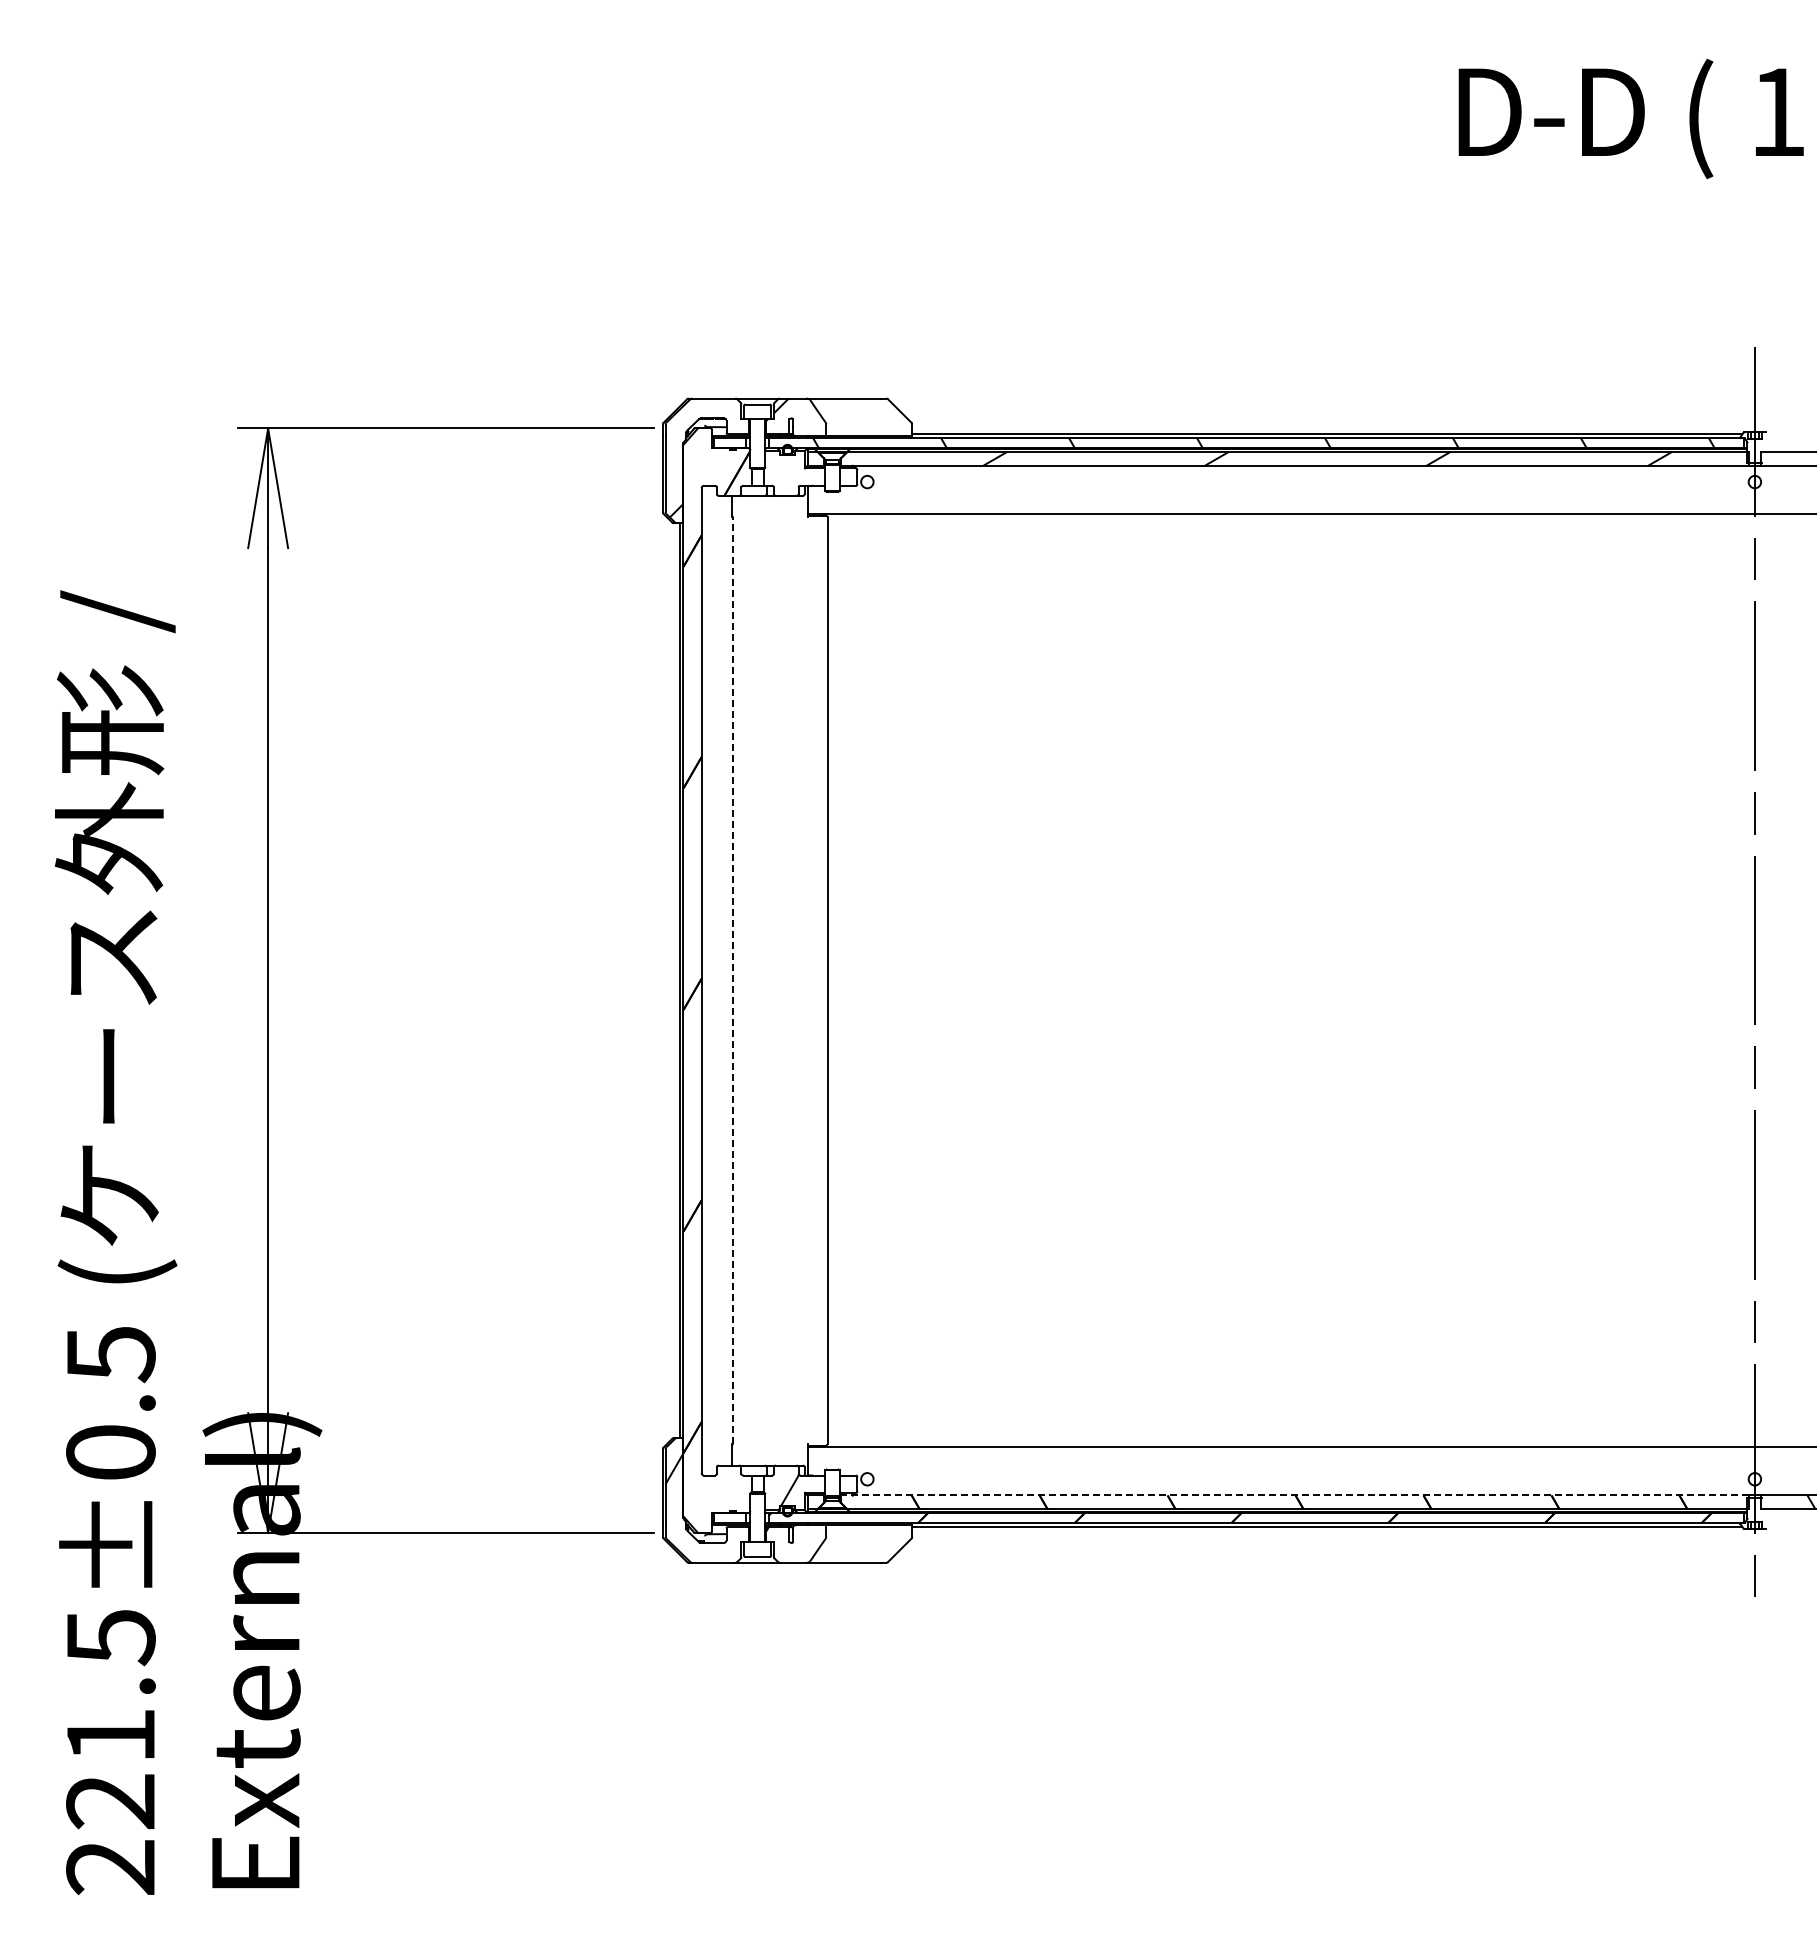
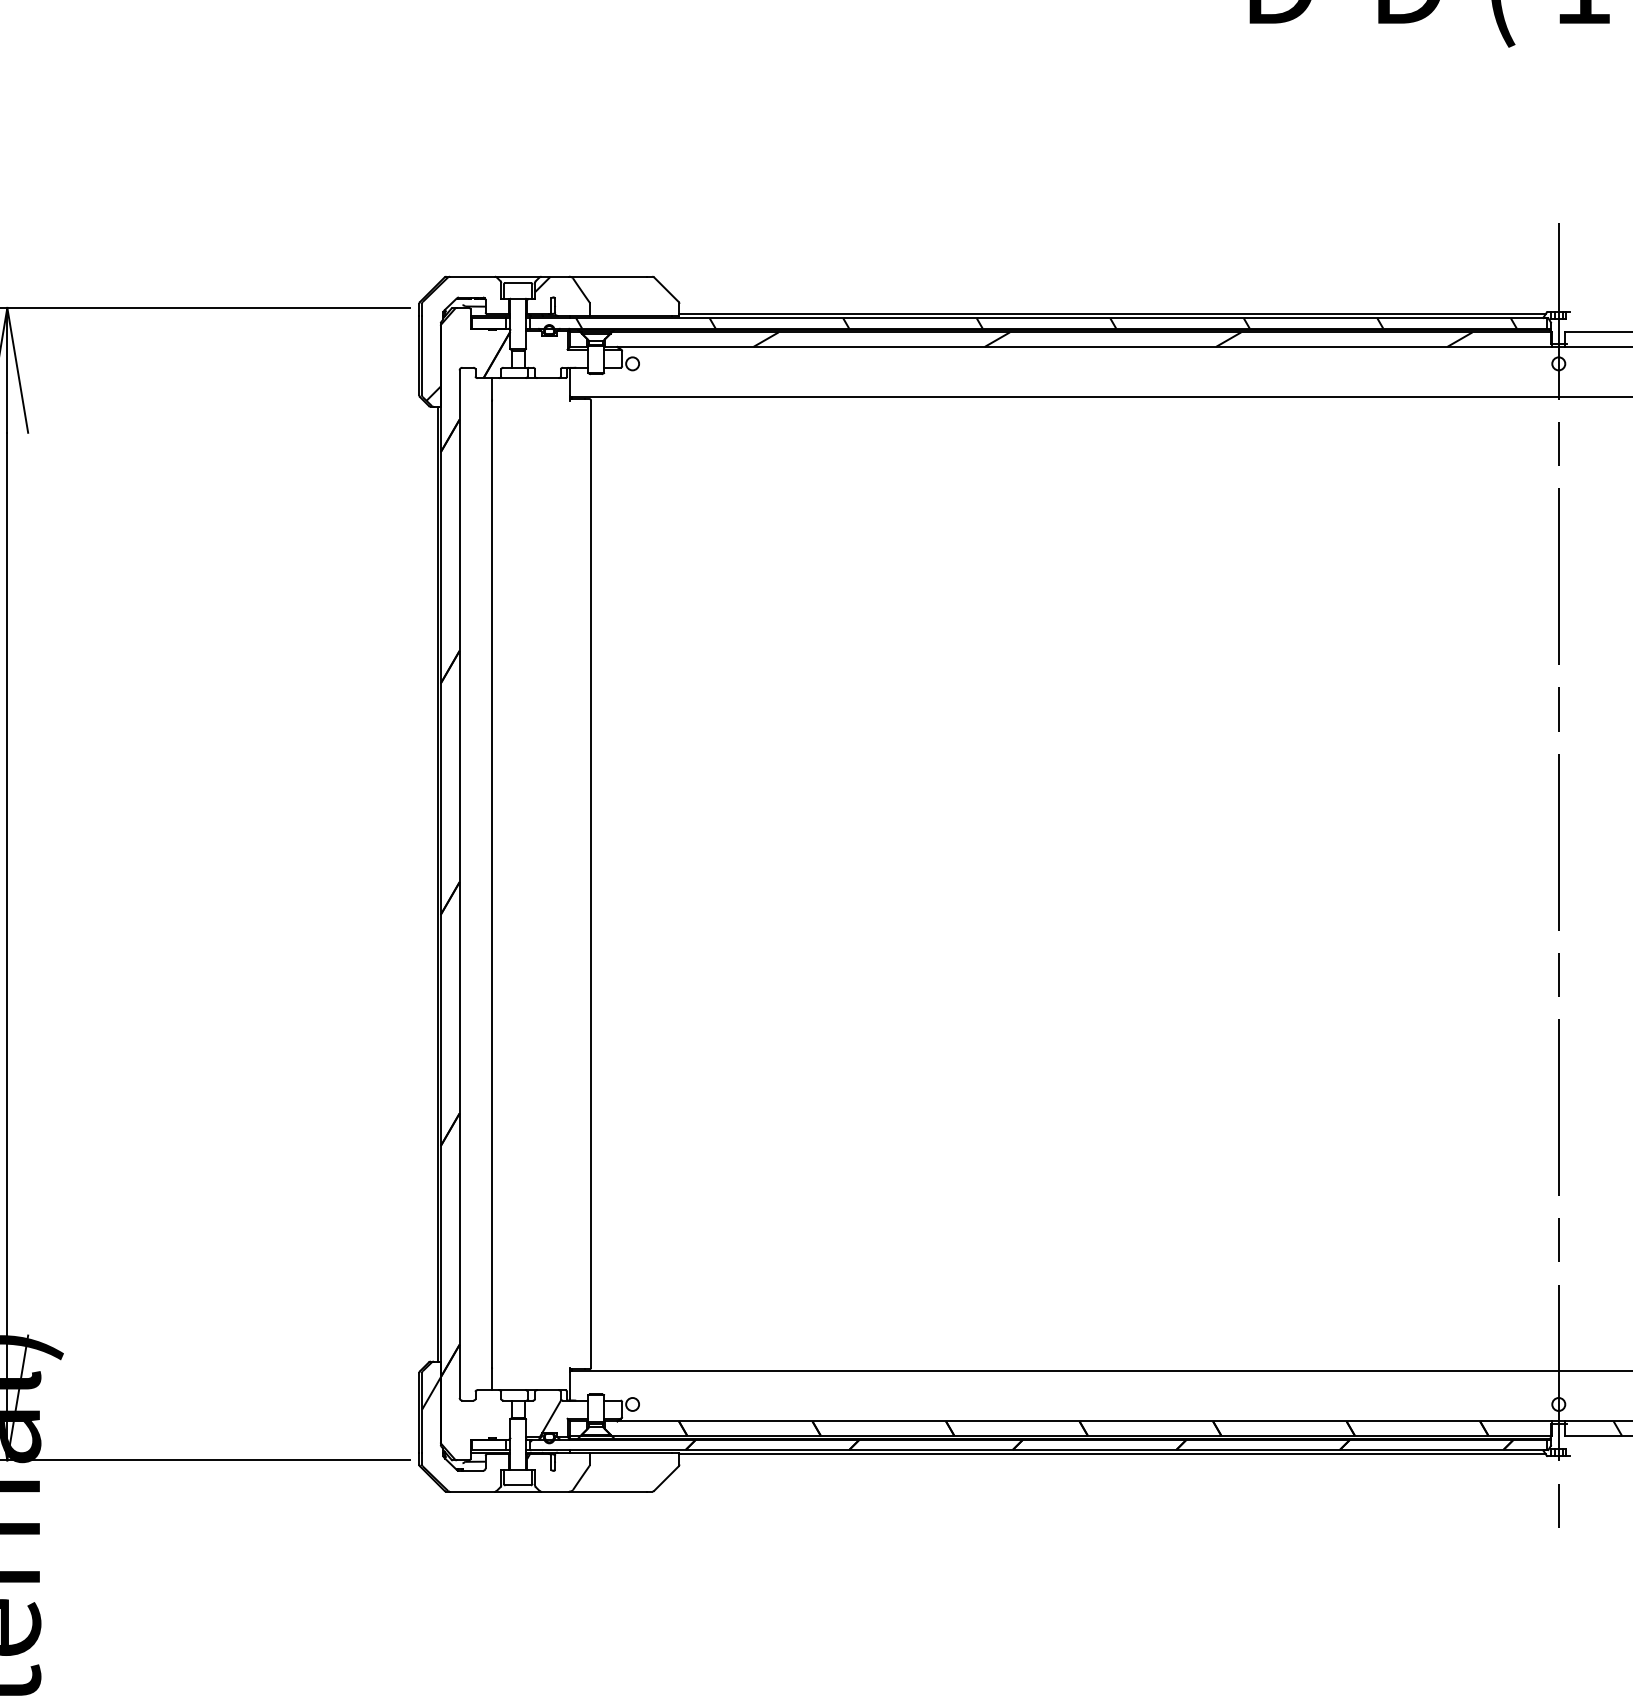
line: (732, 980) -> (491, 883), dashed -> solid
line: (1294, 1495) -> (1078, 1421), dashed -> solid

